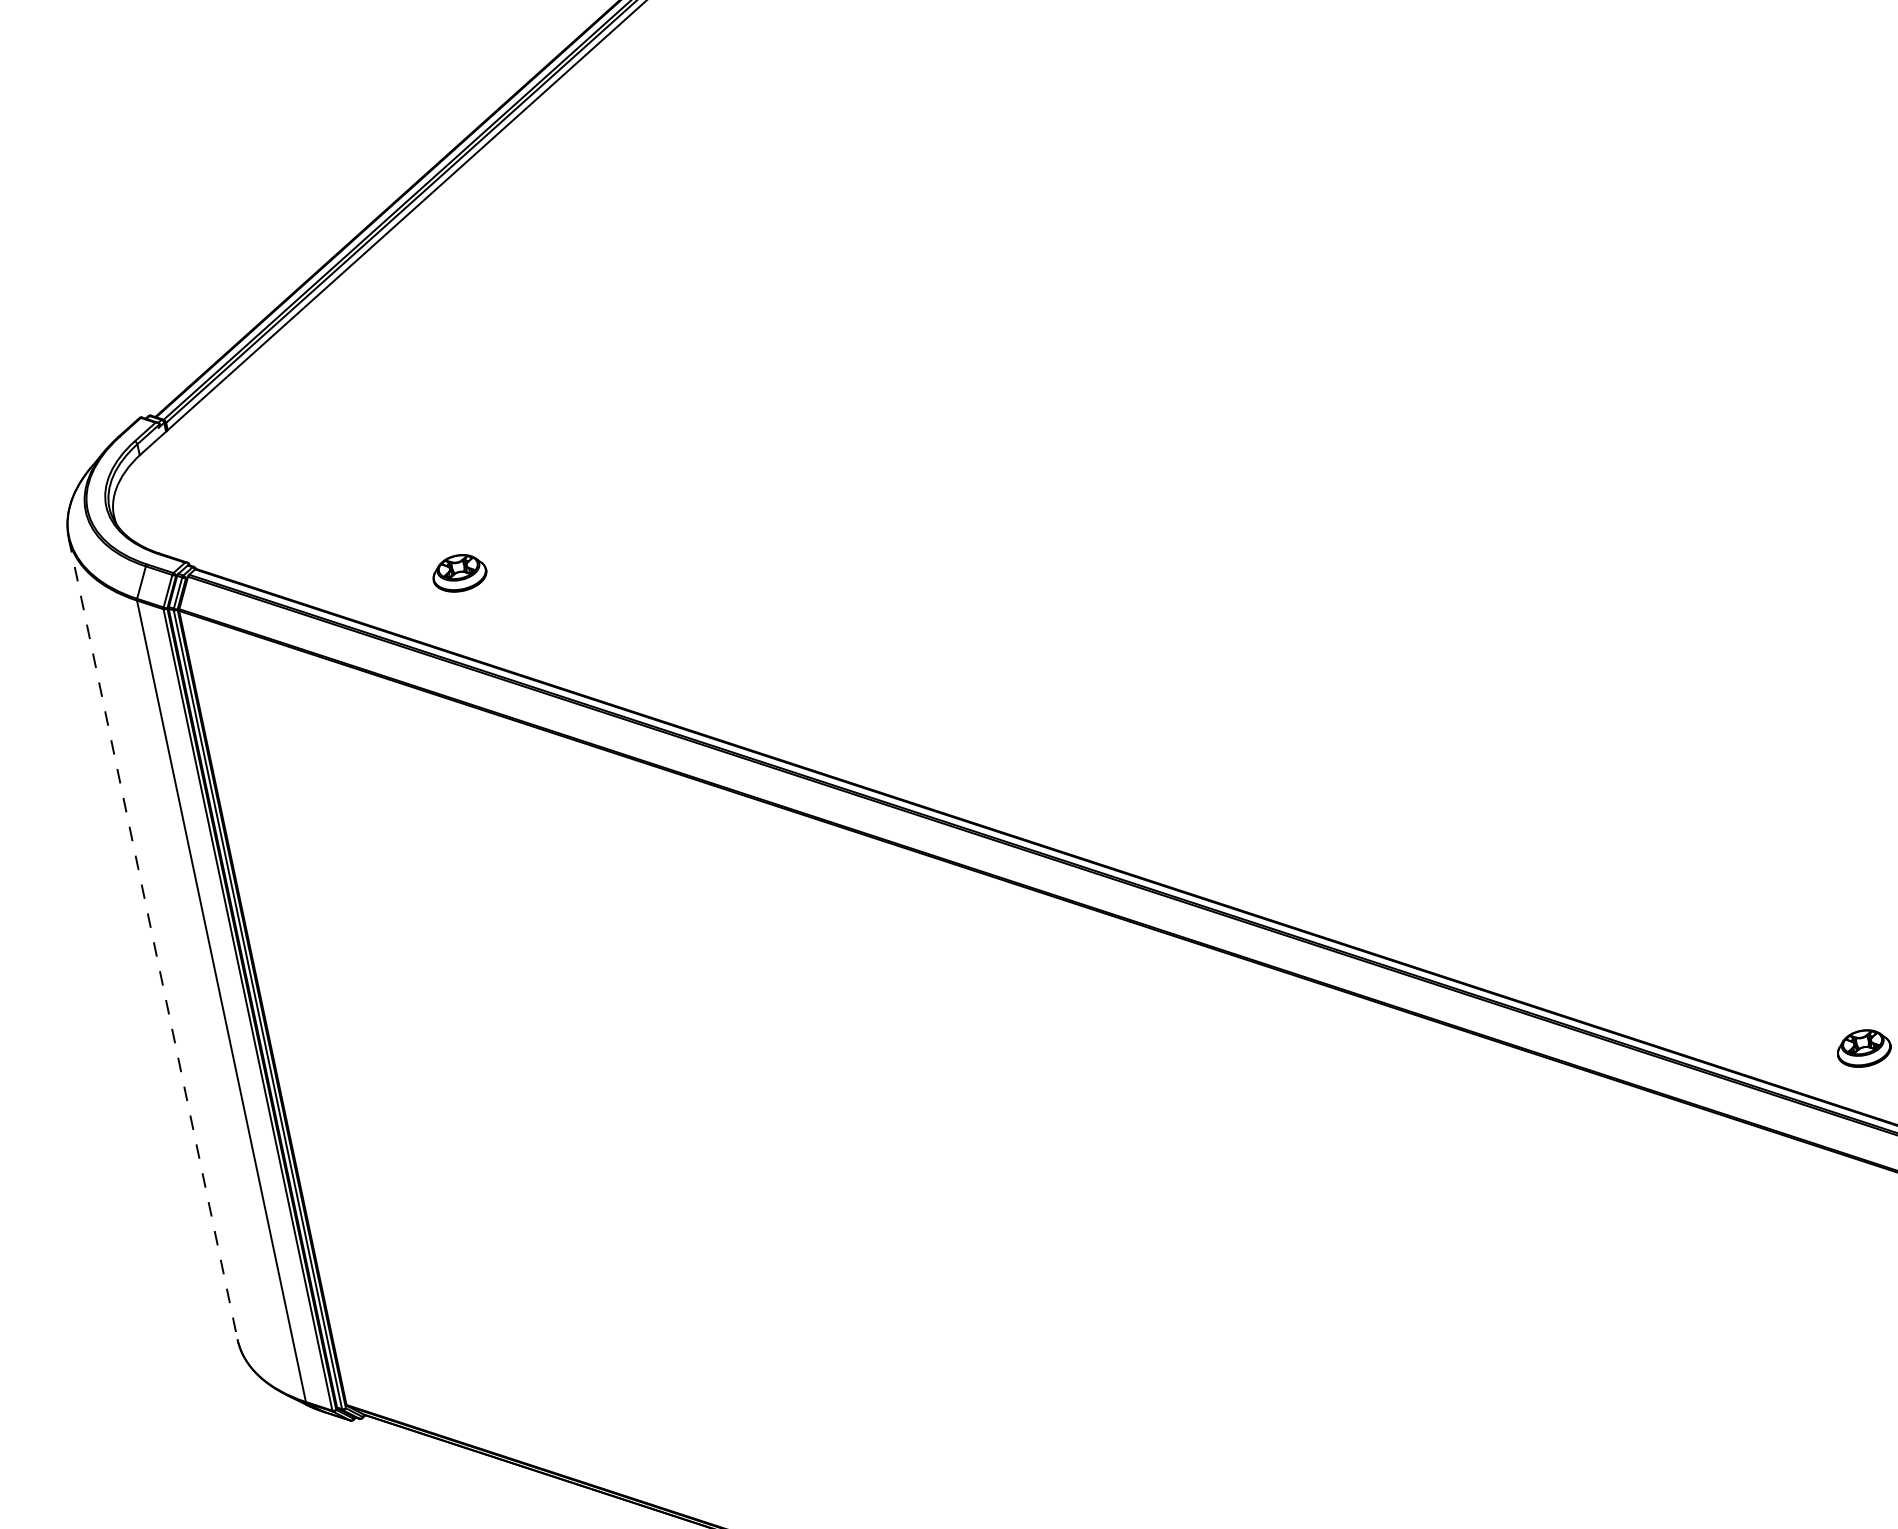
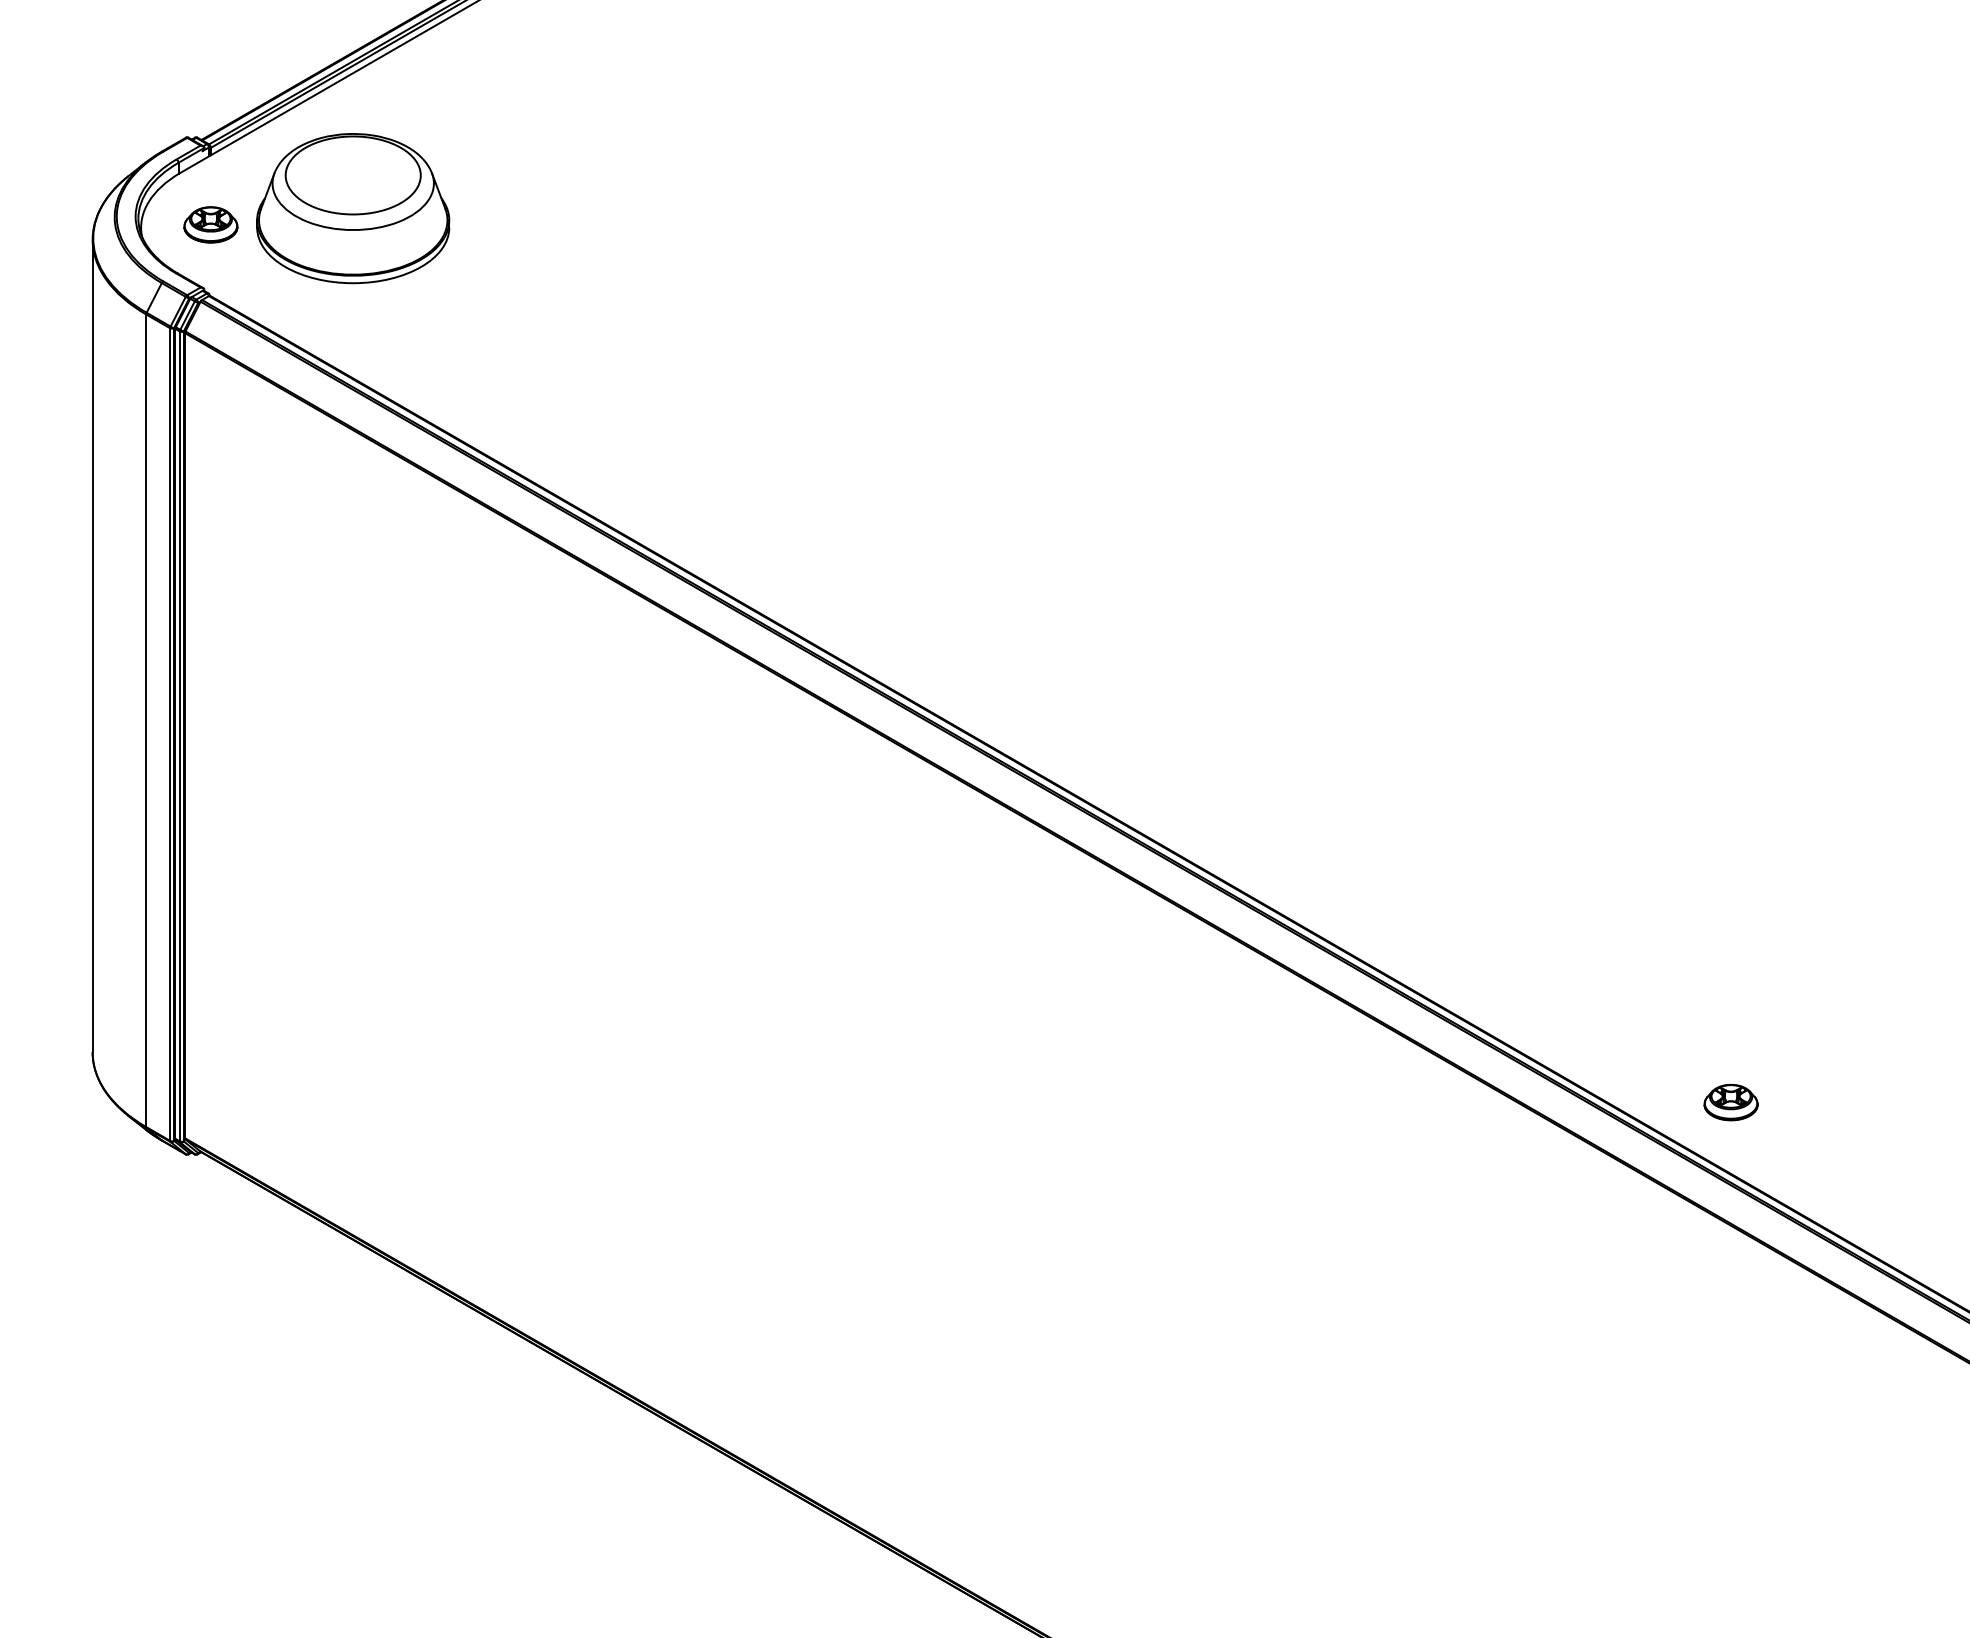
part: (319, 452) -> (353, 208), added
part: (459, 572) -> (210, 224), moved
line: (153, 939) -> (92, 646), dashed -> solid

